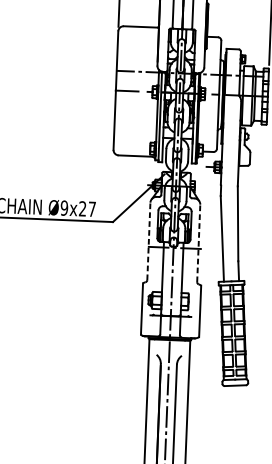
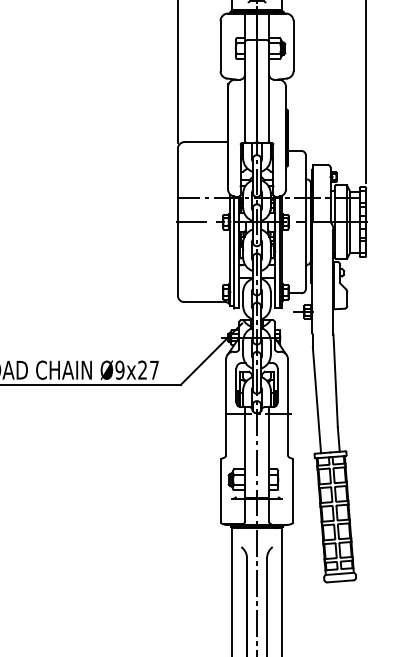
line: (149, 241) -> (226, 407), dashed -> solid
line: (198, 243) -> (287, 407), dashed -> solid

